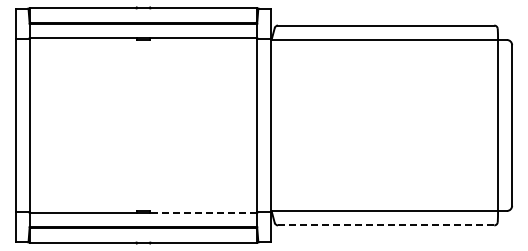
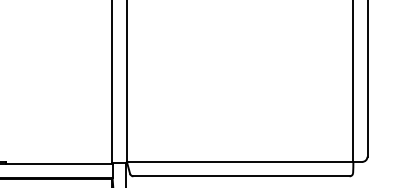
line: (203, 212) -> (58, 163), dashed -> solid
line: (386, 225) -> (241, 176), dashed -> solid

